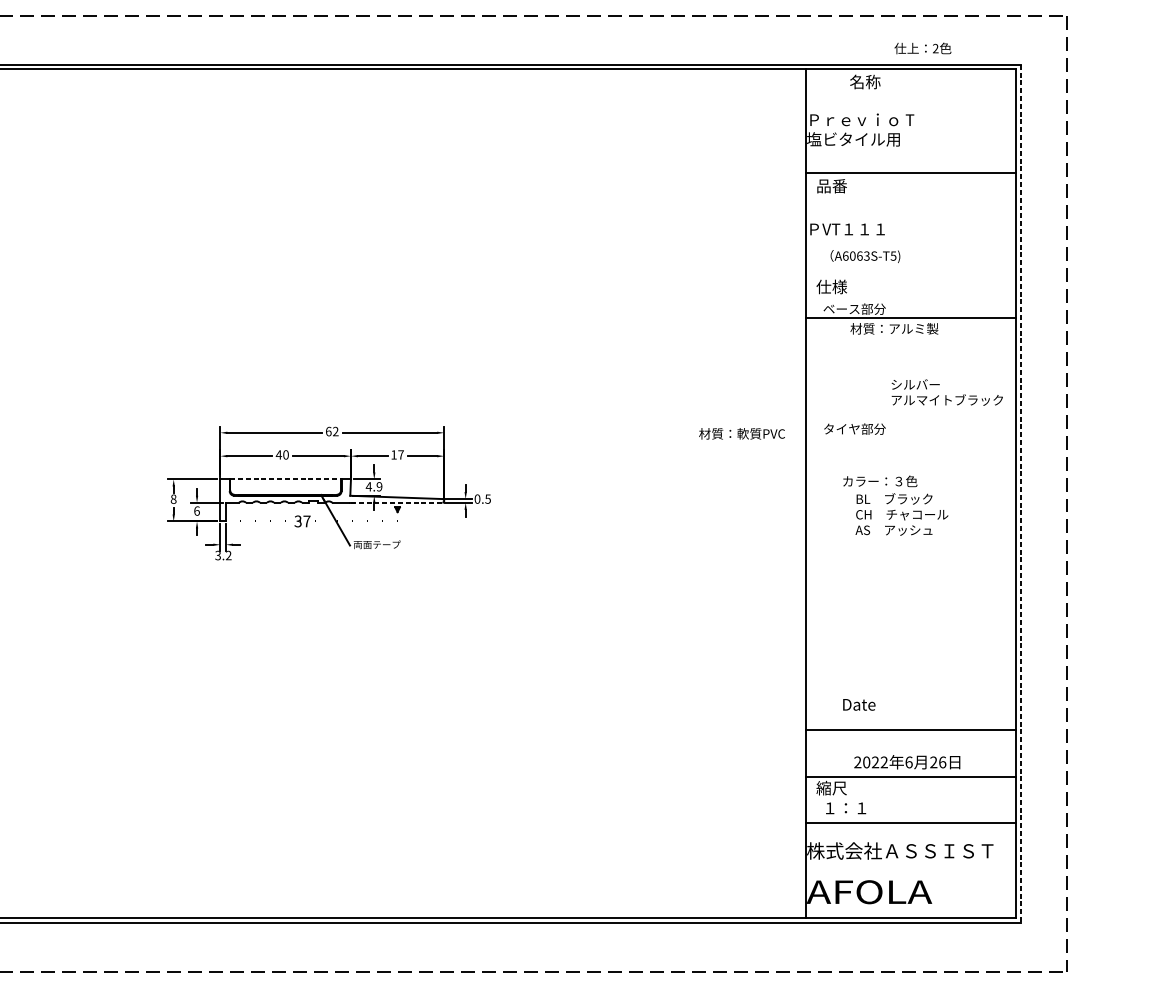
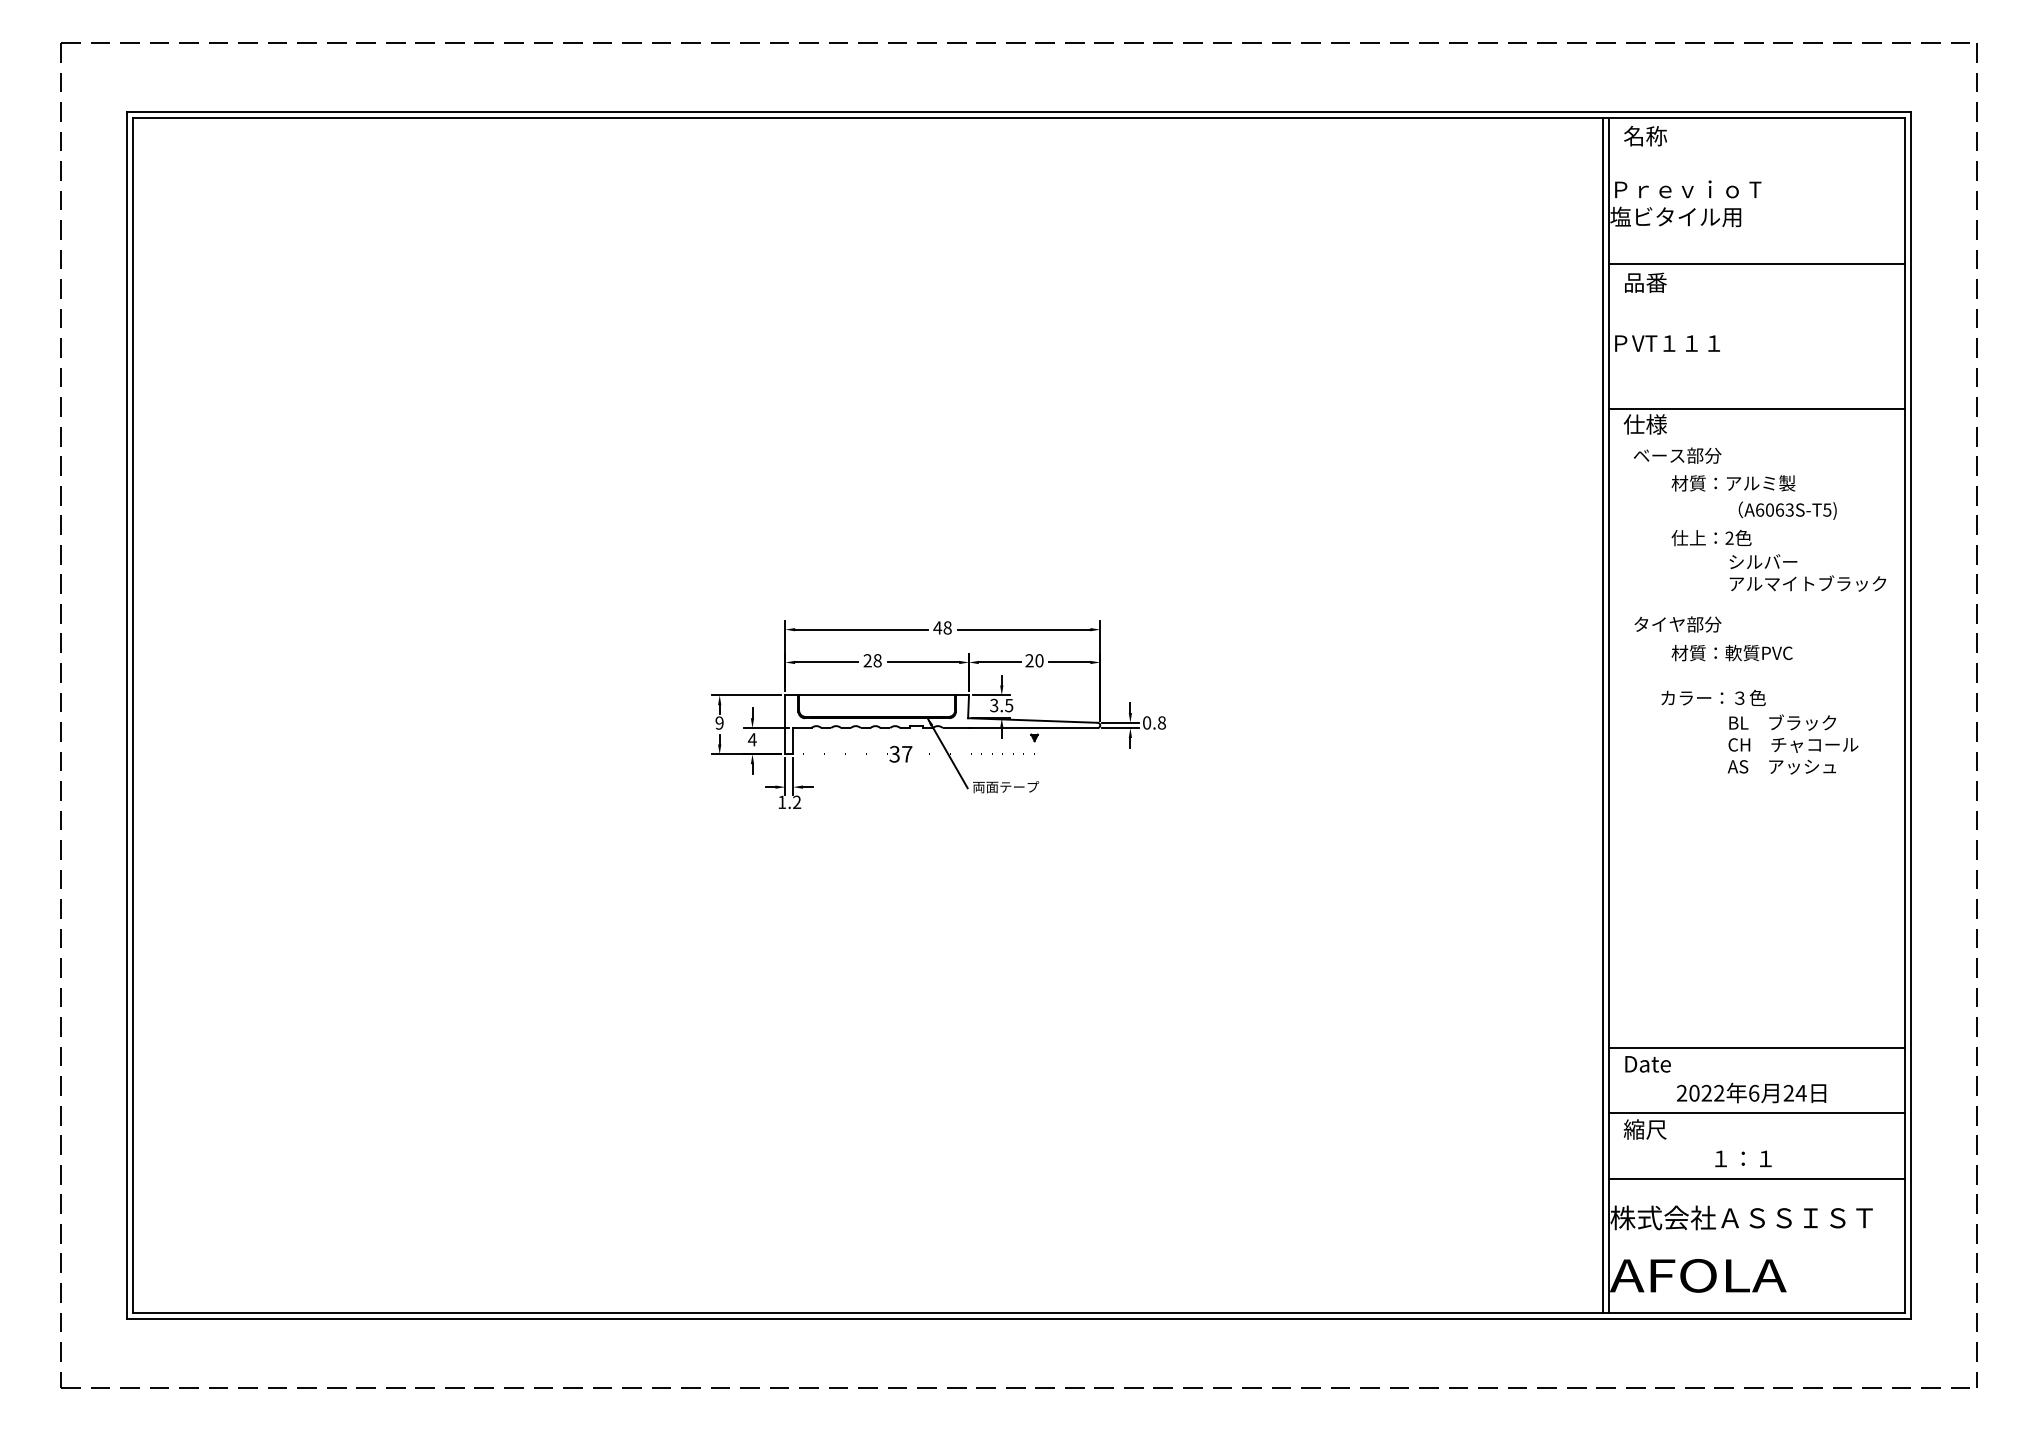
text: (922, 48) -> (1711, 538), moved
text: (865, 82) -> (1645, 136), moved
text: (865, 256) -> (1787, 510), moved
line: (910, 317) -> (1756, 408), moved
text: (332, 431) -> (942, 627), 62 -> 48
text: (741, 433) -> (1731, 652), moved
text: (282, 454) -> (872, 660), 40 -> 28
text: (397, 454) -> (1034, 660), 17 -> 20
line: (285, 479) -> (877, 695), dashed -> solid
text: (374, 486) -> (1001, 705), 4.9 -> 3.5
line: (801, 493) -> (1602, 715), added
line: (1020, 493) -> (1911, 715), dashed -> solid
text: (173, 498) -> (719, 722), 8 -> 9
text: (487, 498) -> (1161, 722), 0.5 -> 0.8
line: (396, 503) -> (1033, 728), dashed -> solid
text: (197, 510) -> (752, 739), 6 -> 4
text: (902, 514) -> (1793, 744), moved
text: (218, 555) -> (782, 802), 3.2 -> 1.2
text: (858, 704) -> (1647, 1064), moved
text: (942, 761) -> (1800, 1092), 26 -> 24
text: (846, 808) -> (1743, 1158), moved

